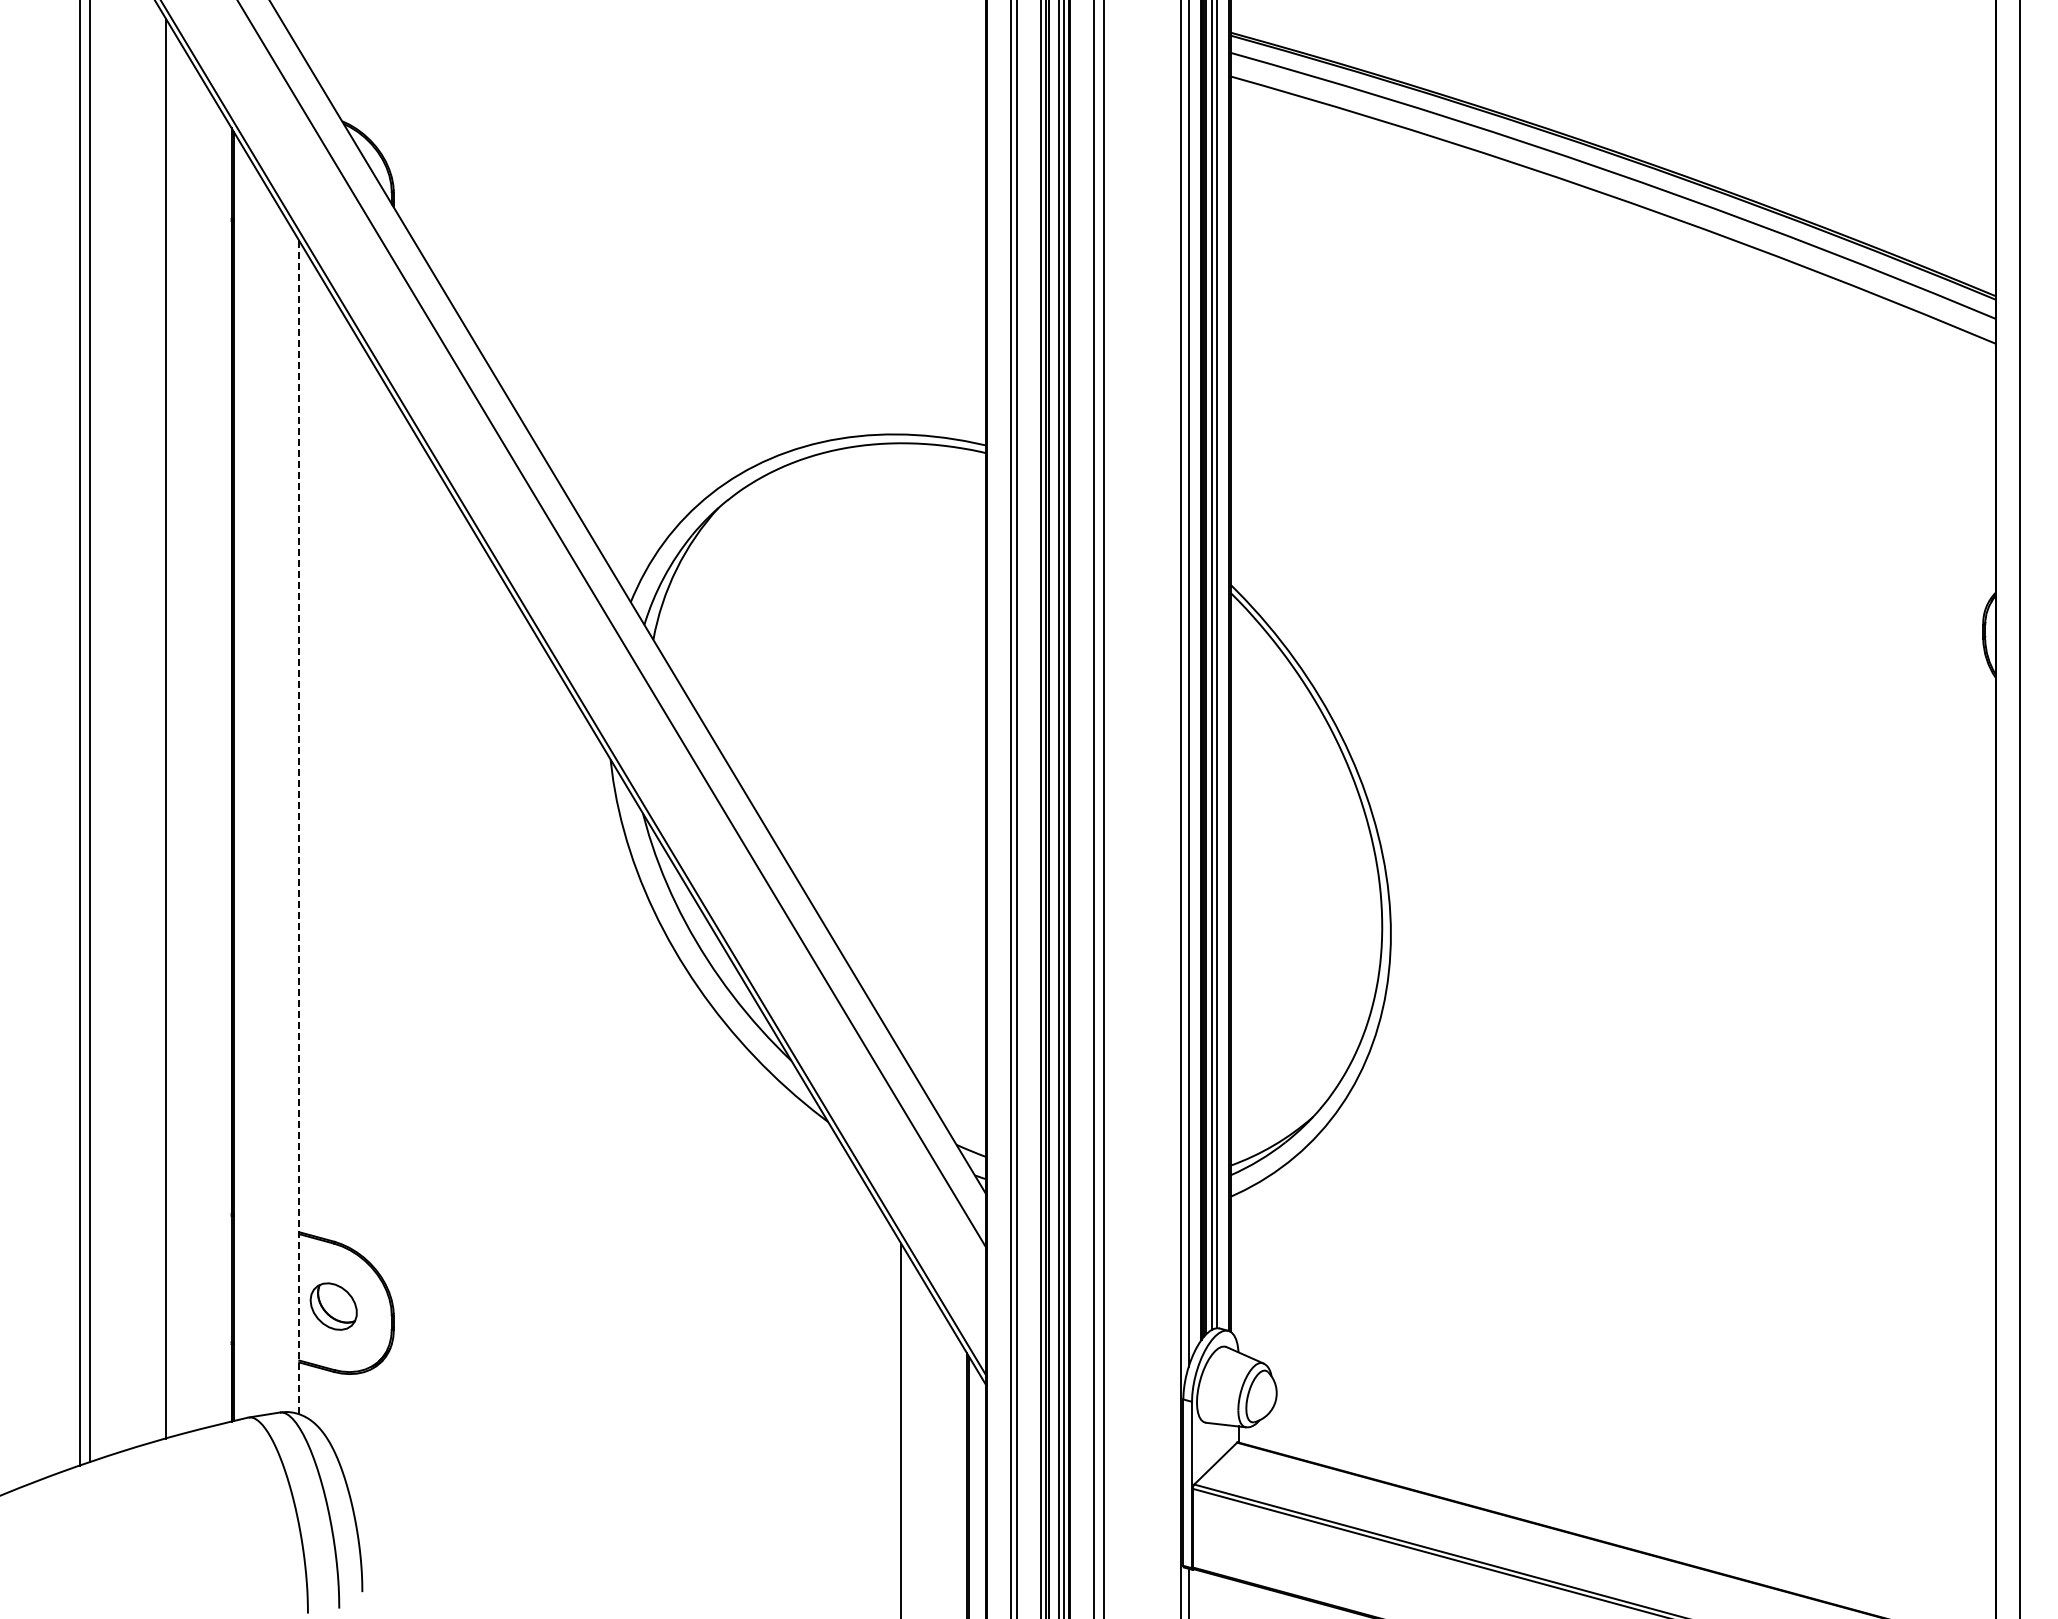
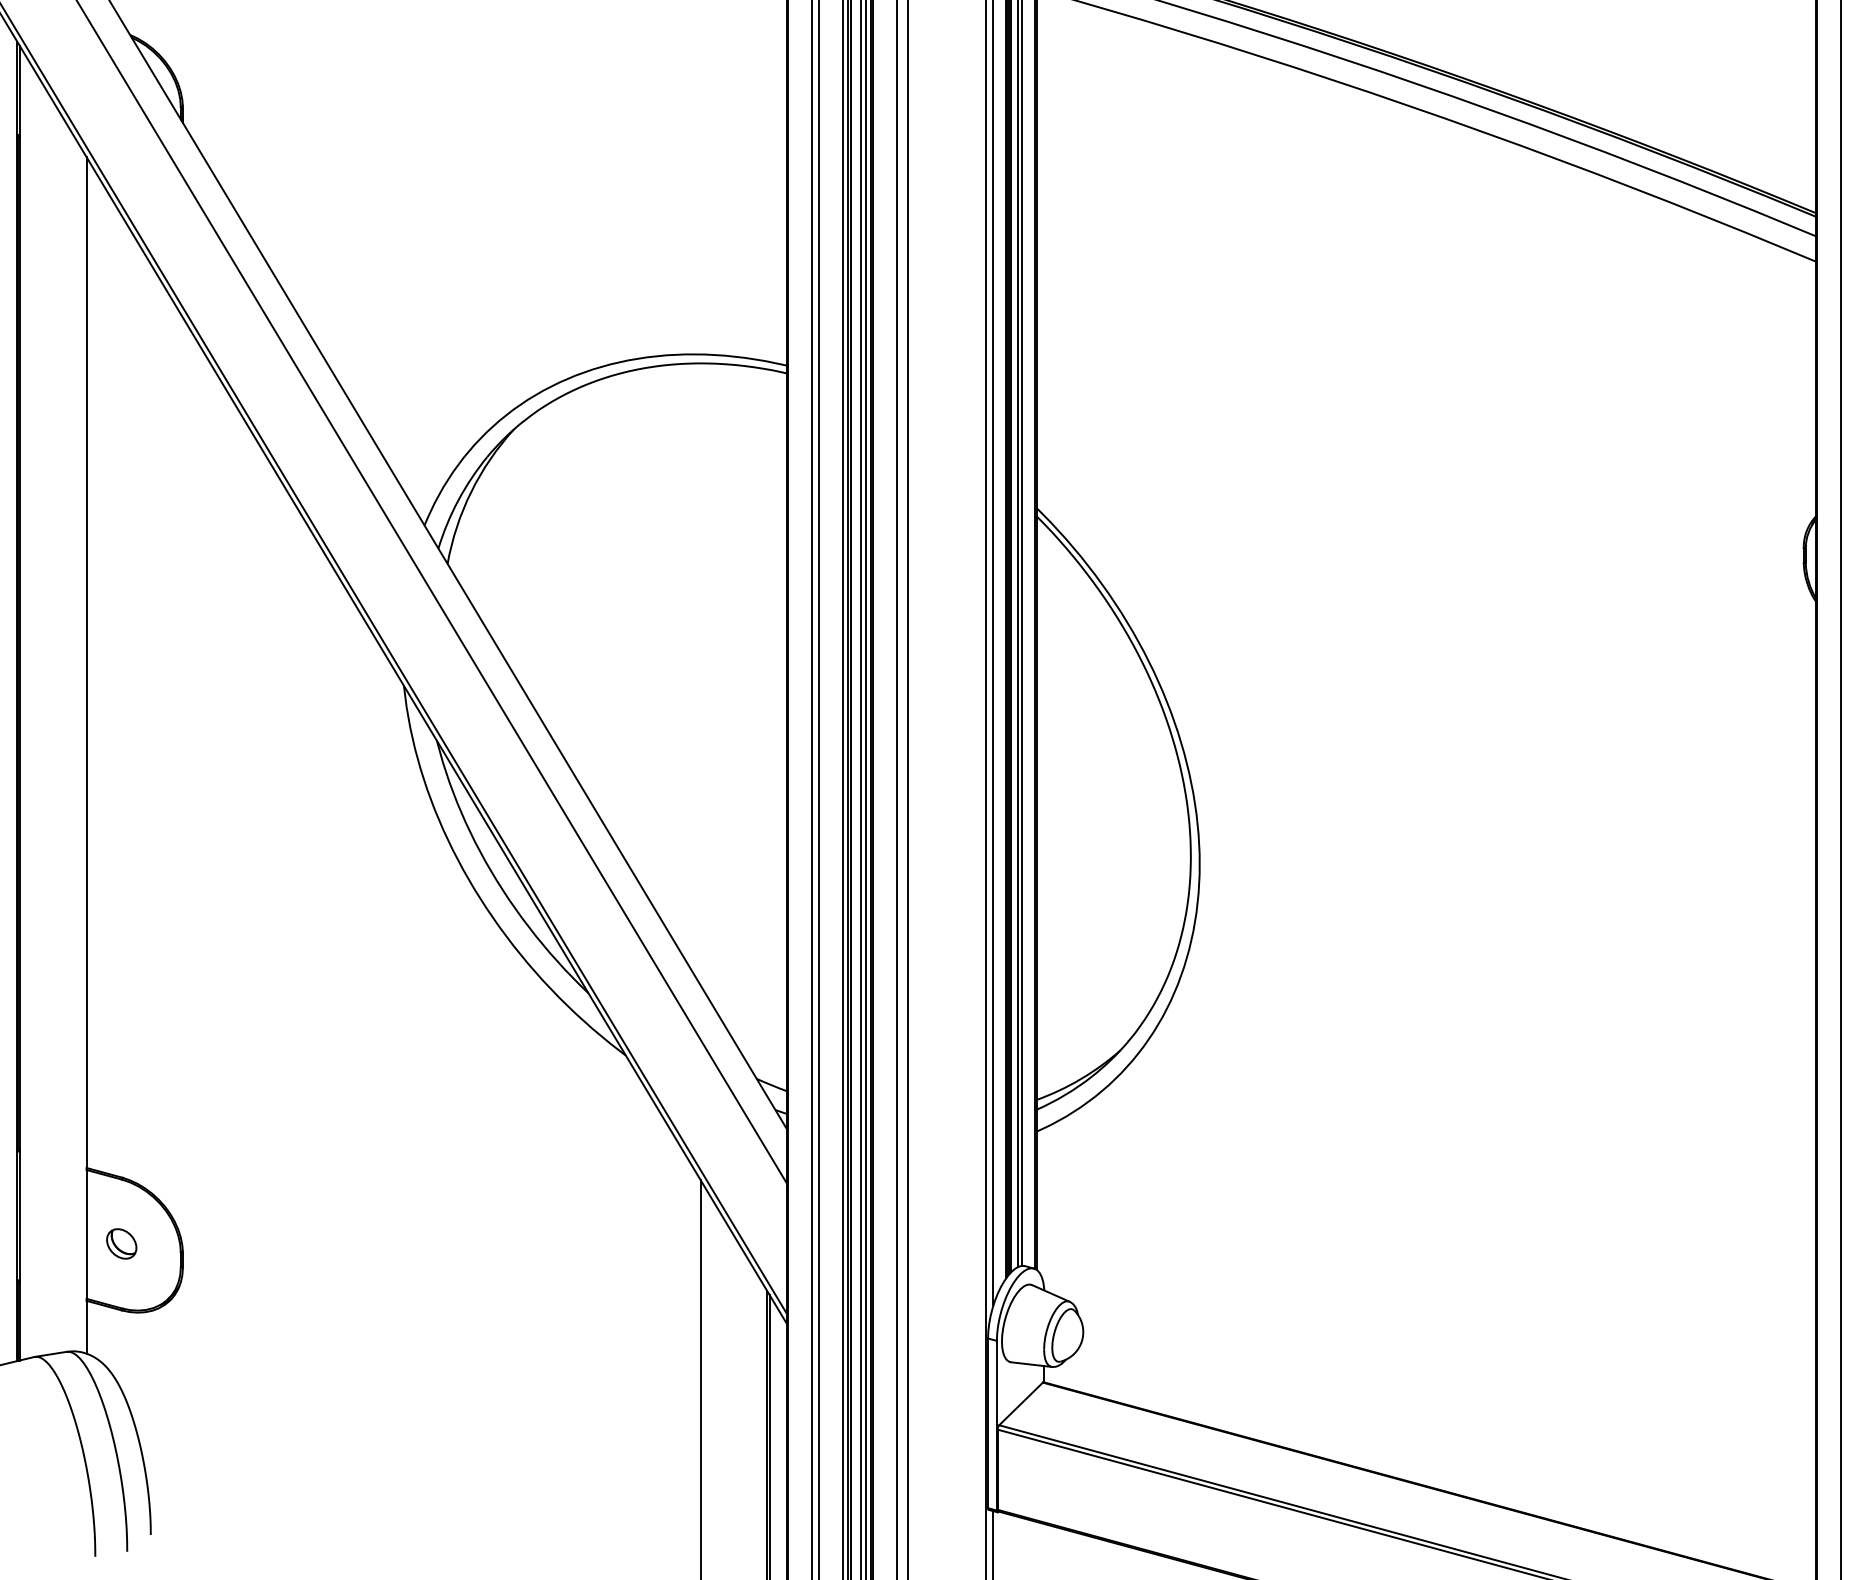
line: (299, 827) -> (86, 755), dashed -> solid
part: (333, 1306) -> (121, 1243), size x0.62

